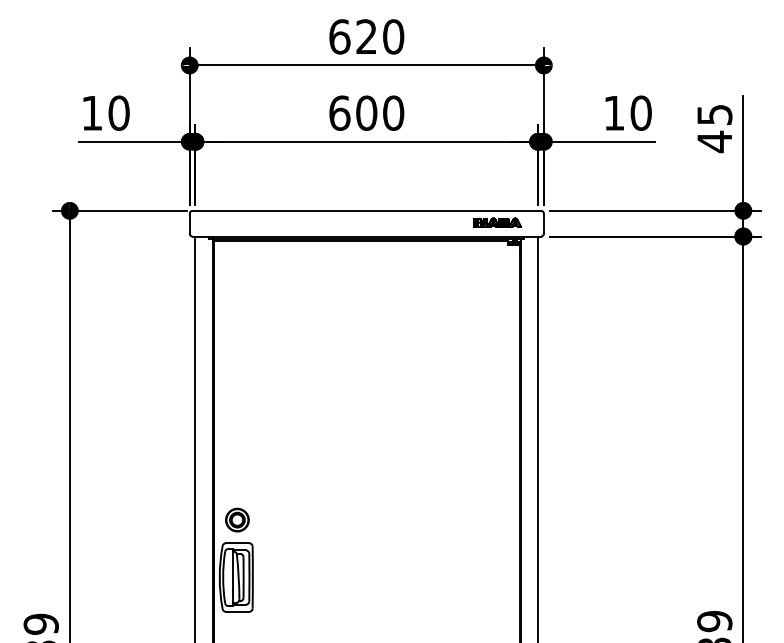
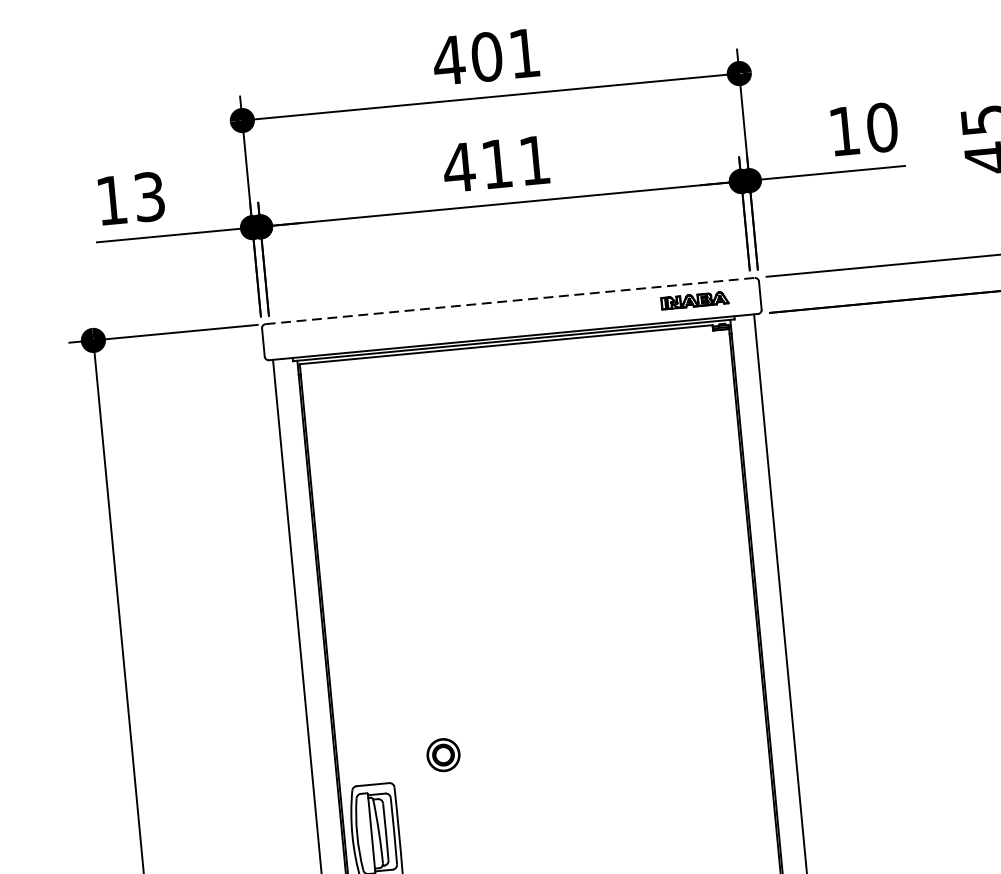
text: (366, 36) -> (486, 56), 620 -> 401
text: (118, 112) -> (148, 195), 10 -> 13
text: (366, 112) -> (496, 163), 600 -> 411
line: (367, 210) -> (511, 300), solid -> dashed
part: (237, 519) -> (443, 754), moved

